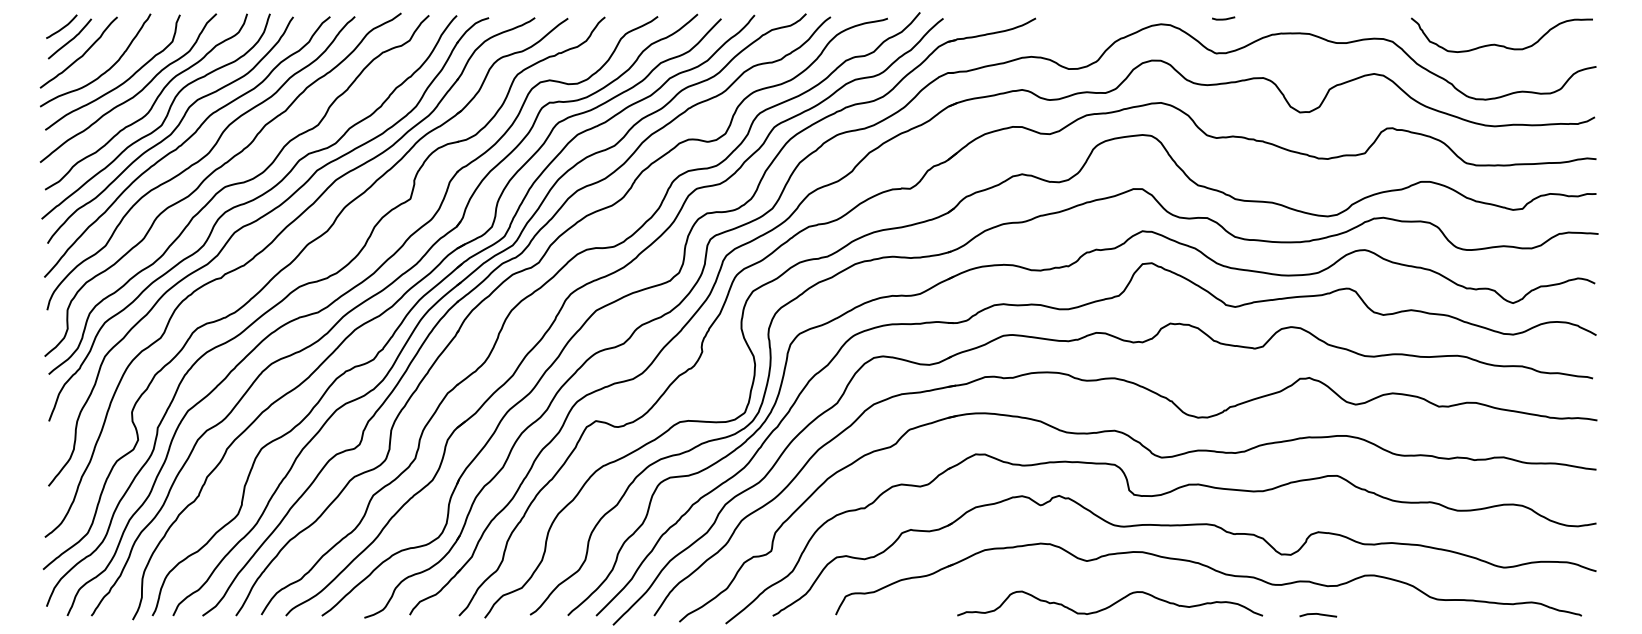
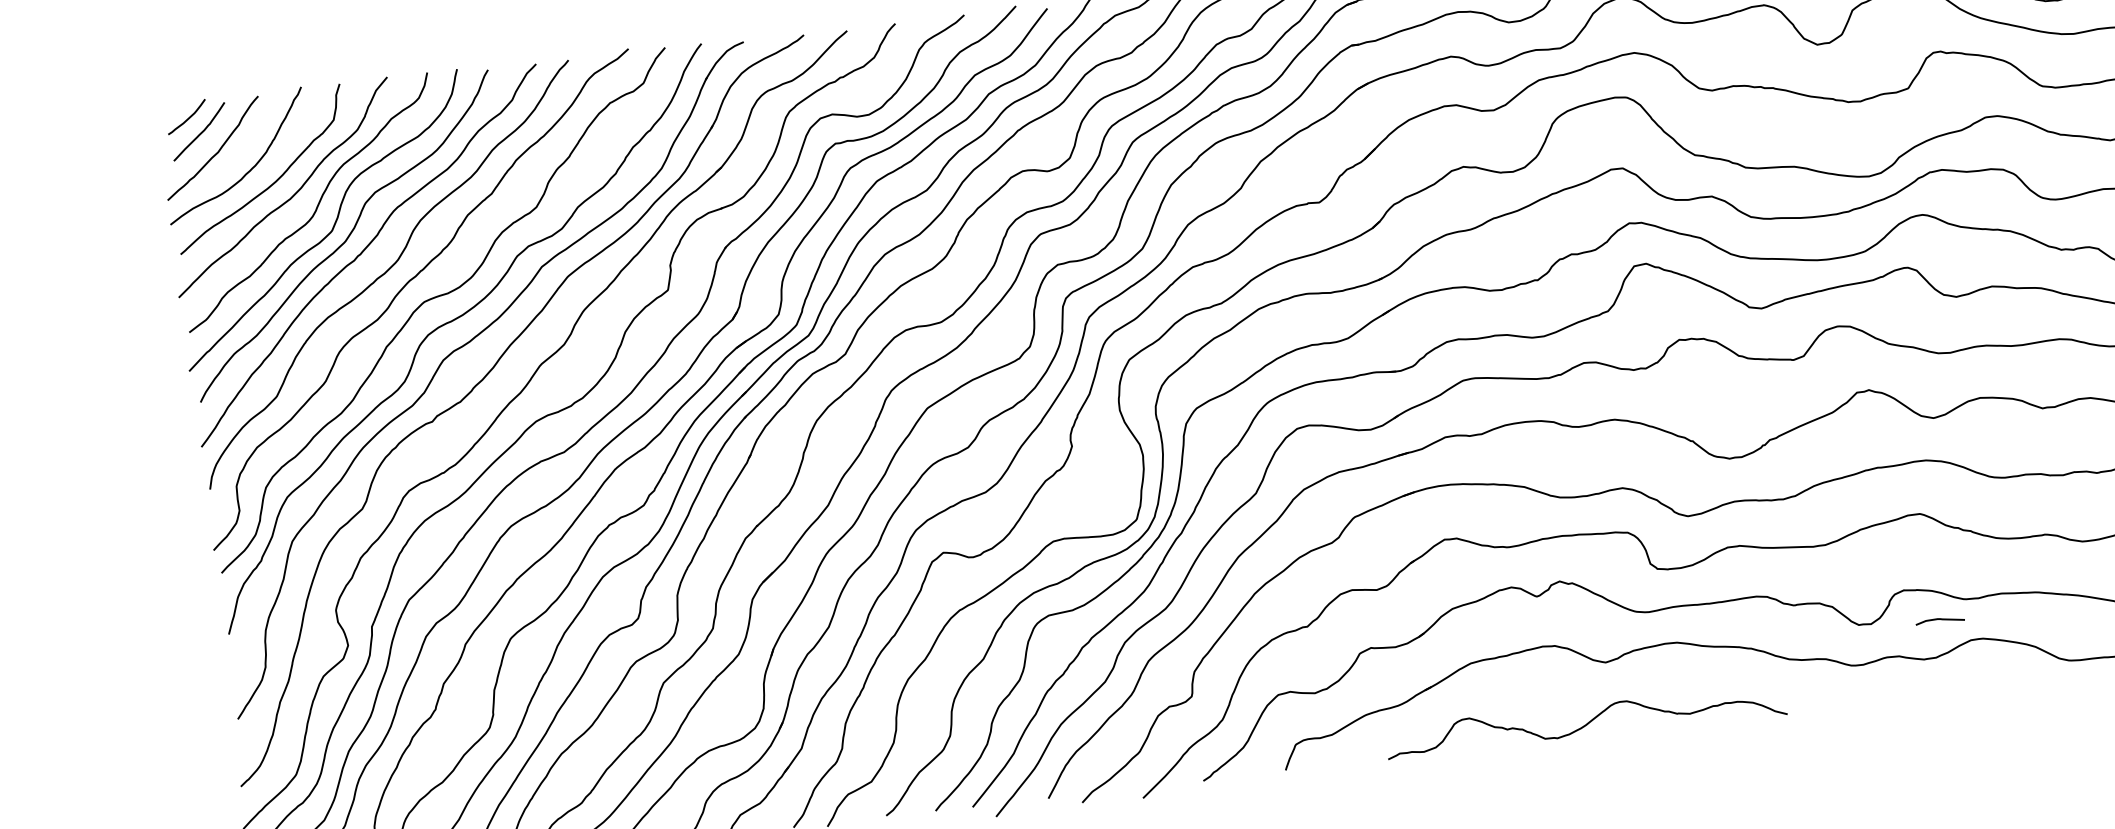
curve: (1111, 604) -> (1588, 722), moved
curve: (1318, 614) -> (1940, 619), moved

